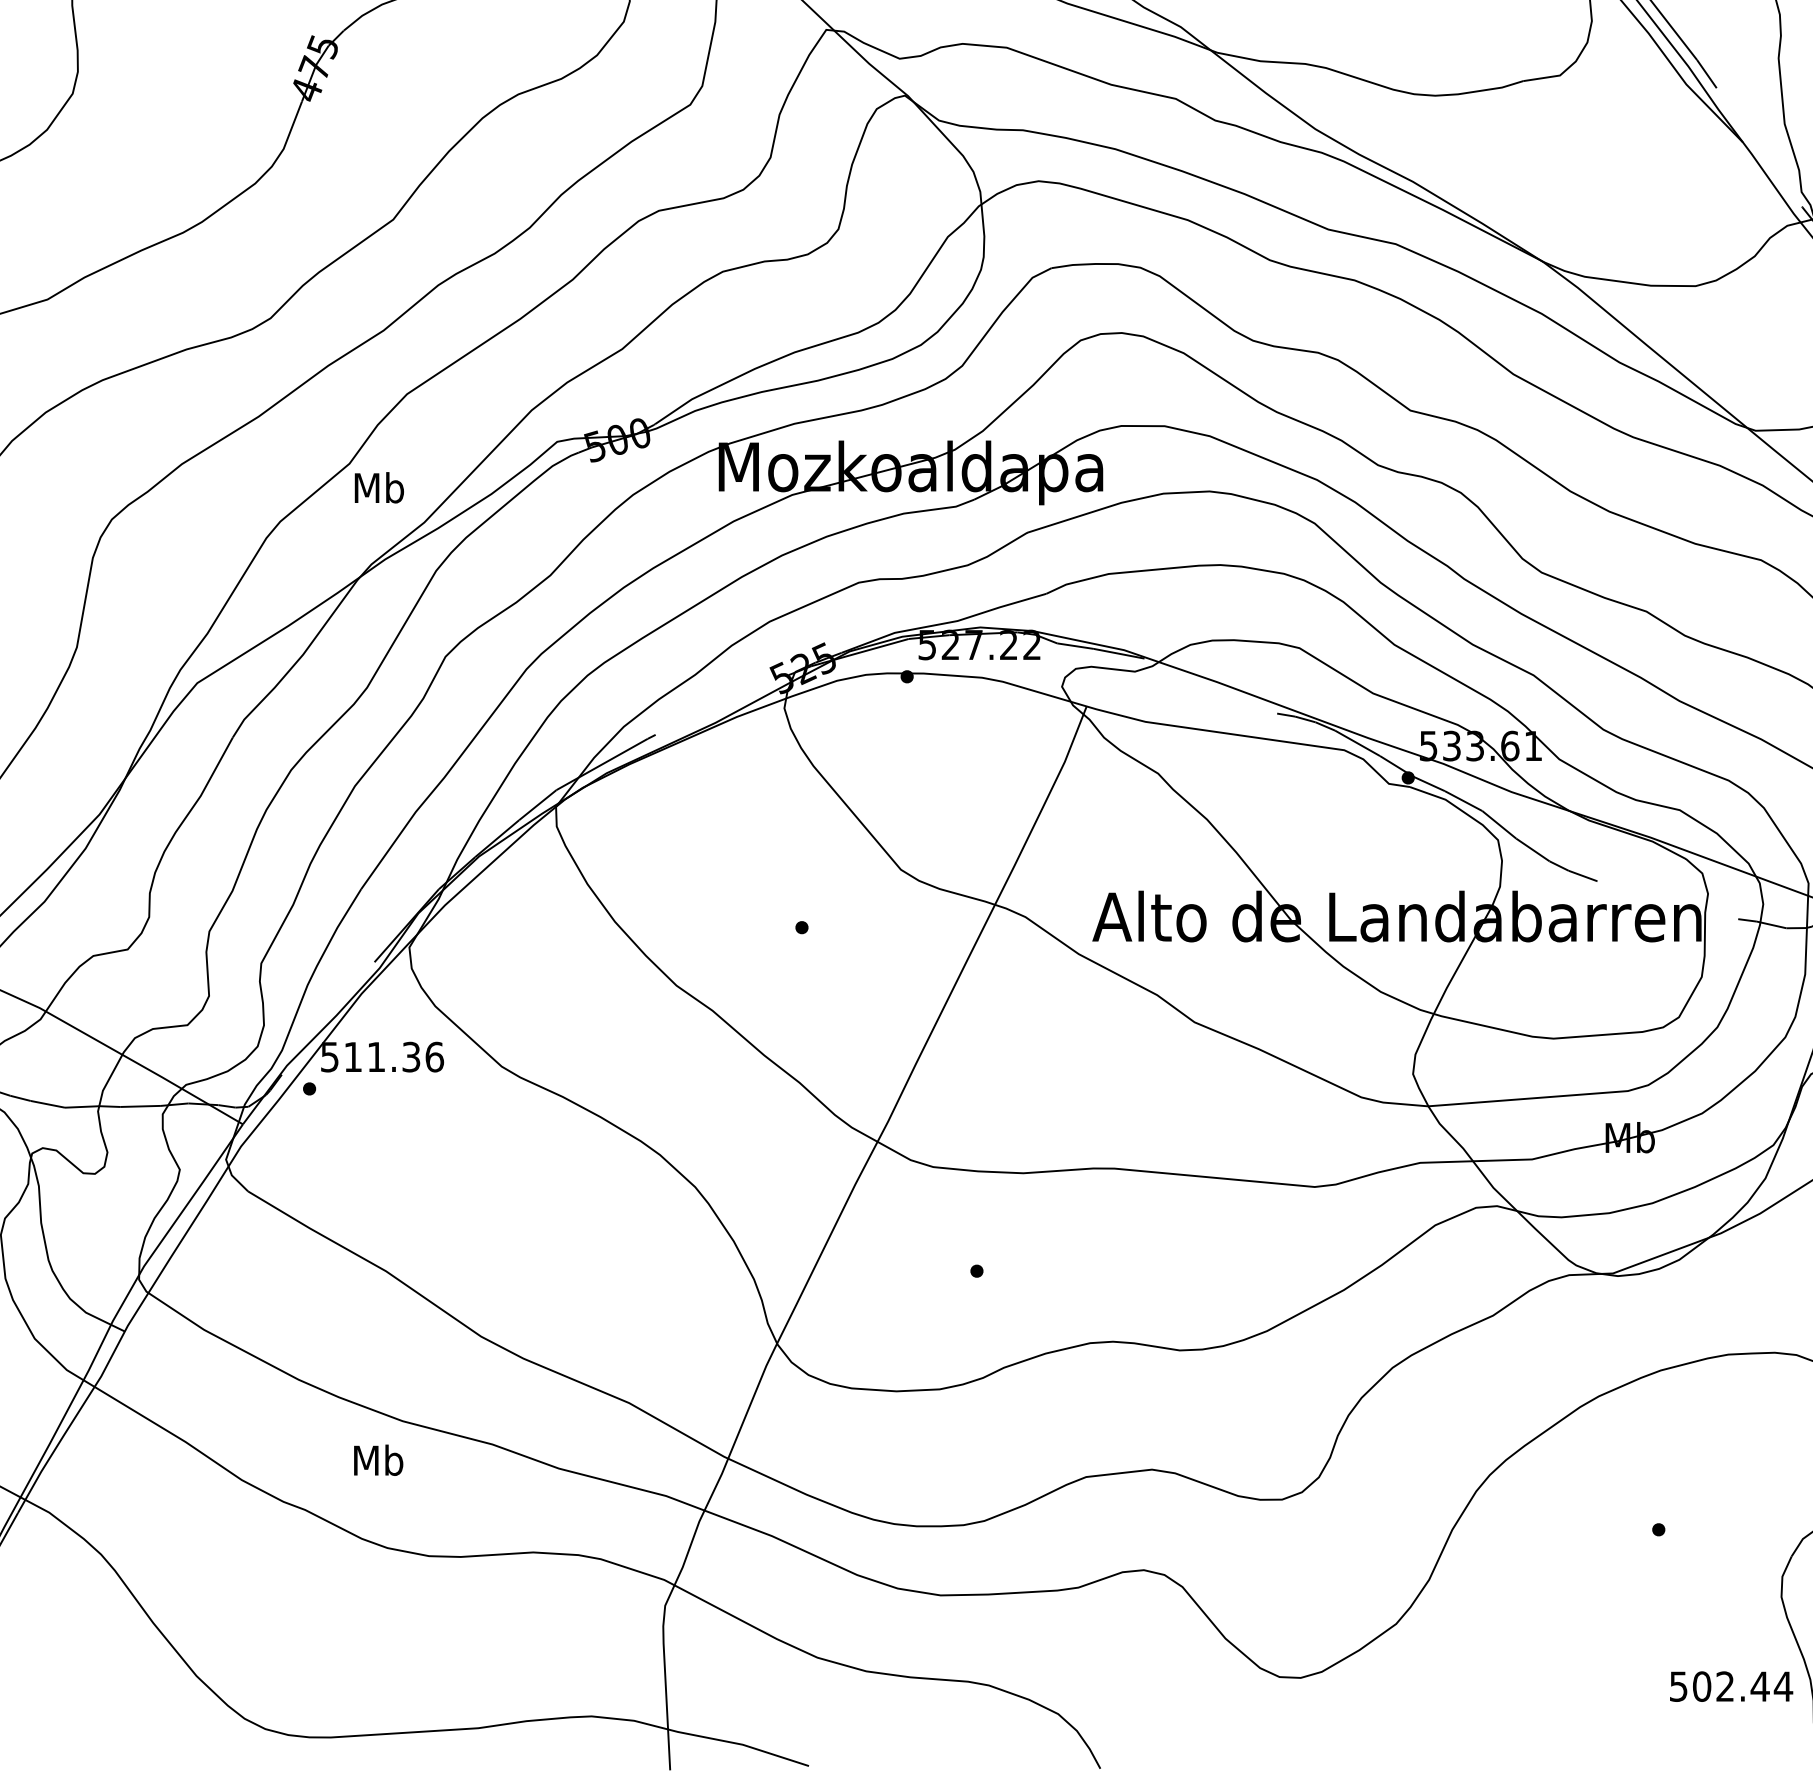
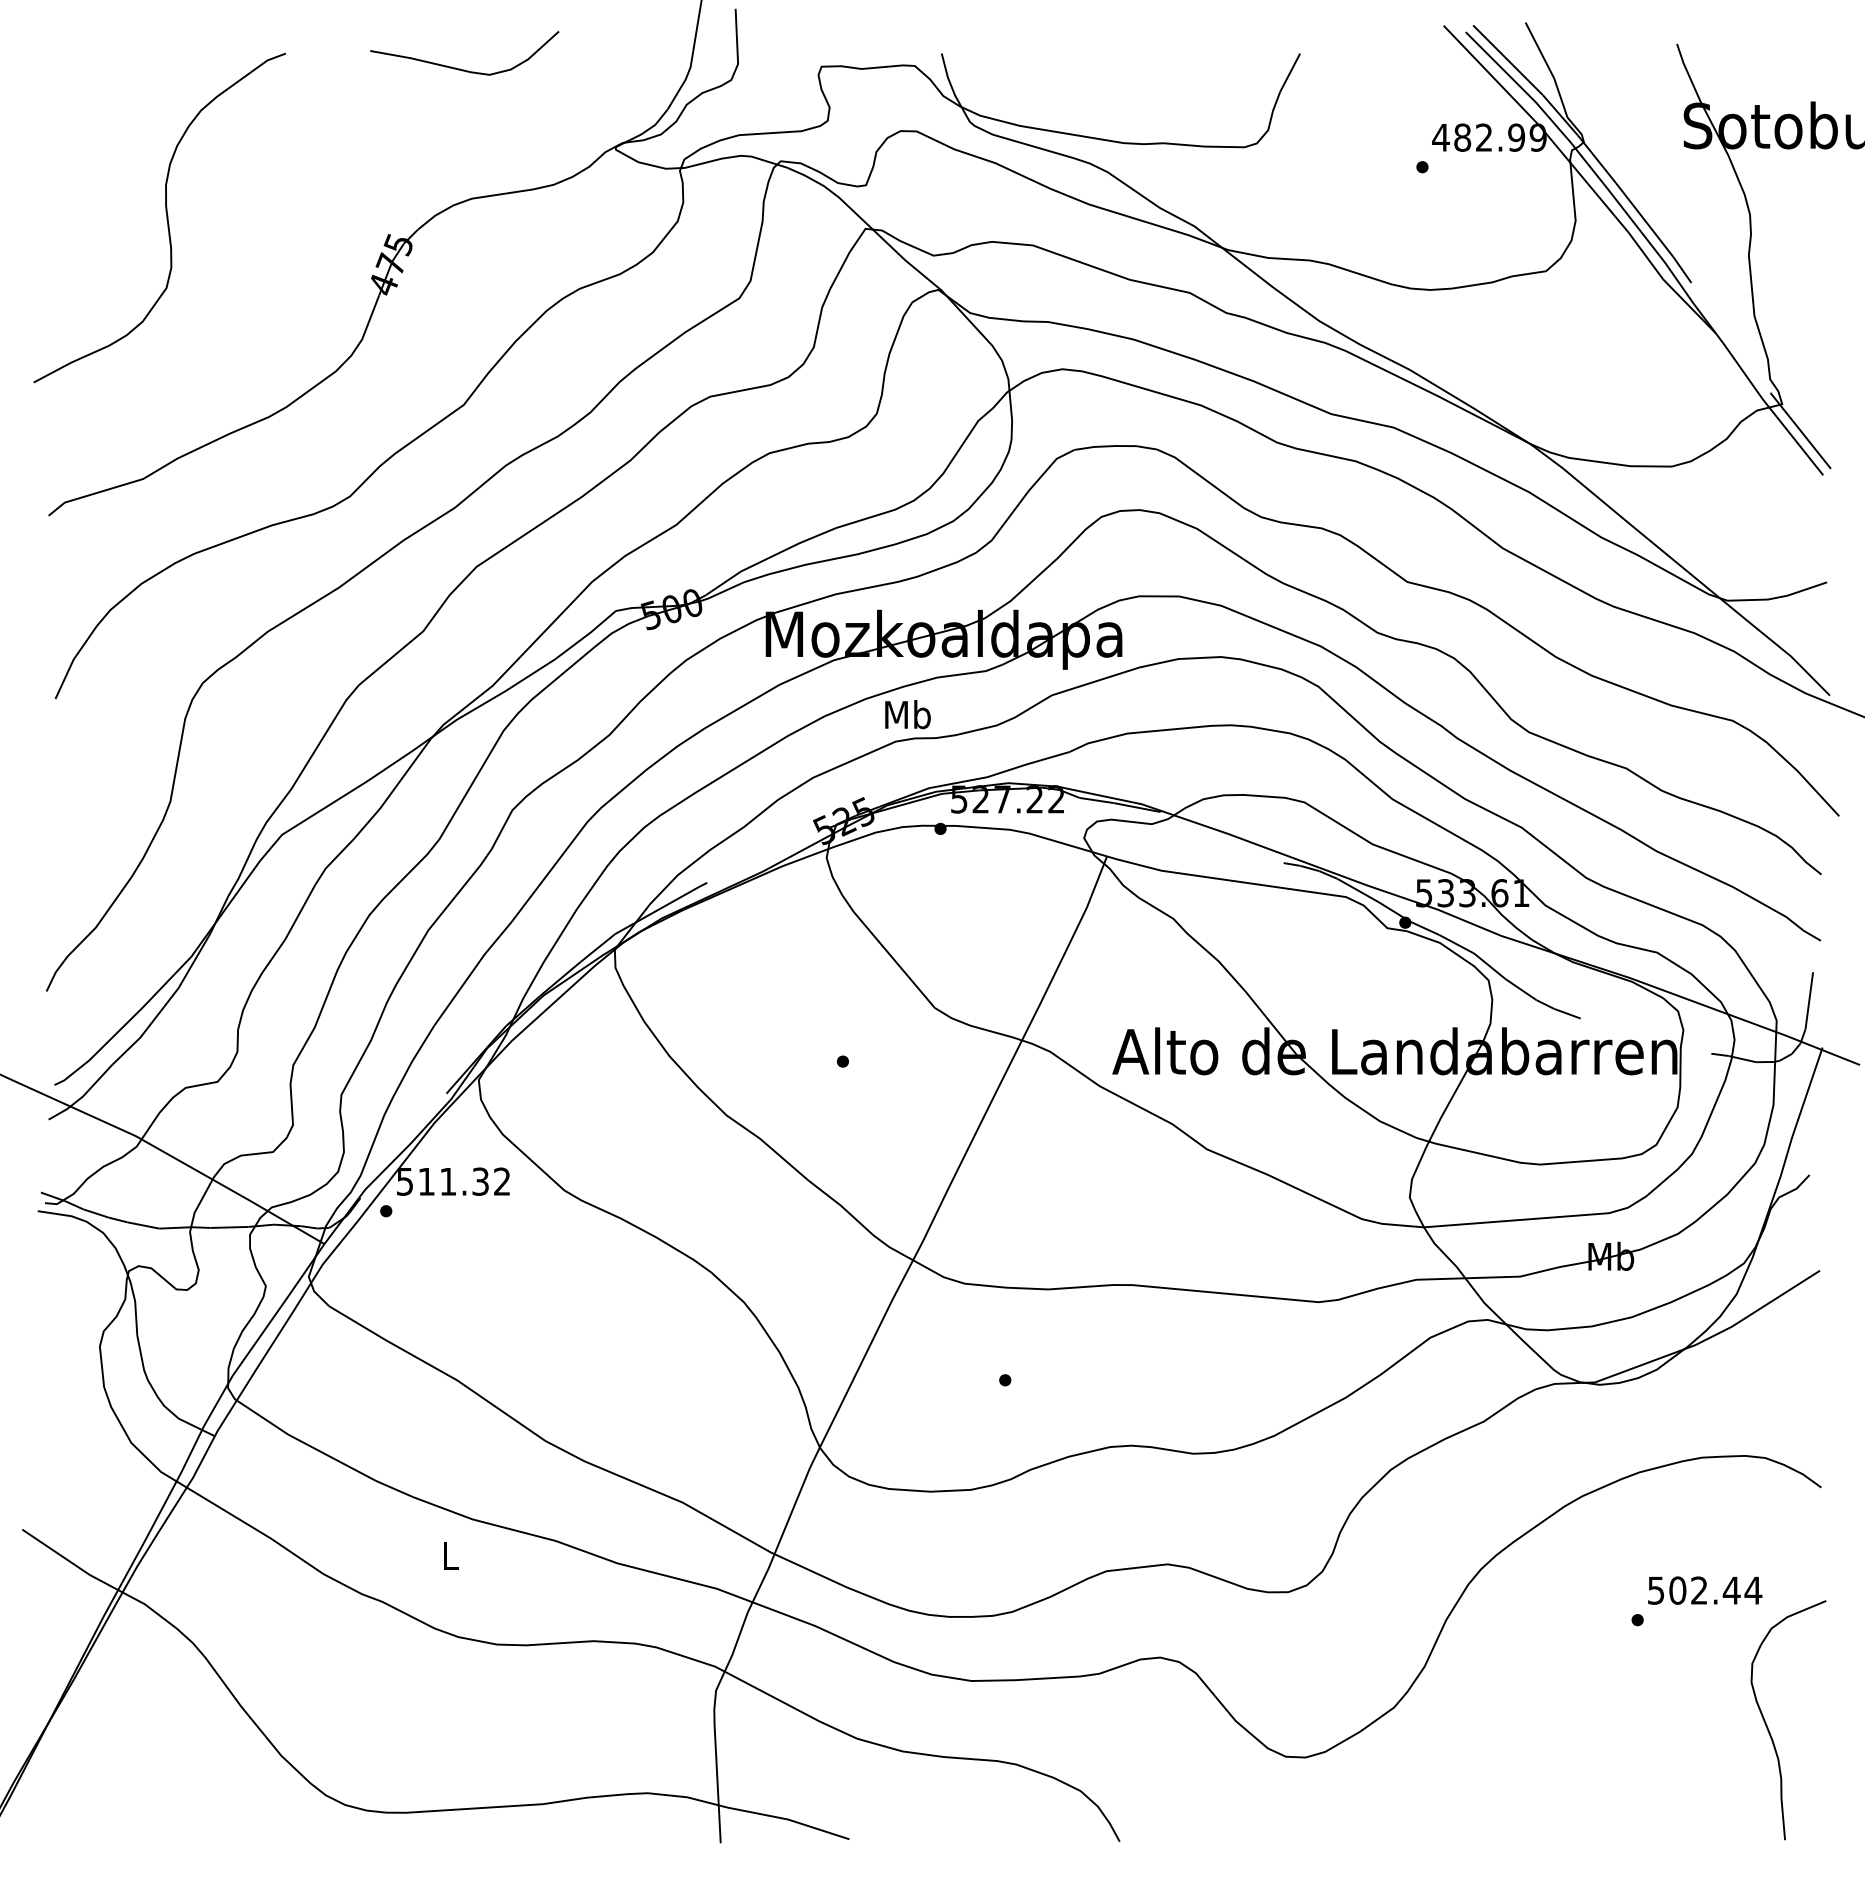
text: (378, 487) -> (907, 714), moved
text: (434, 1056) -> (502, 1181), 511.36 -> 511.32
text: (378, 1460) -> (450, 1555), Mb -> L
text: (1731, 1686) -> (1705, 1590), moved

